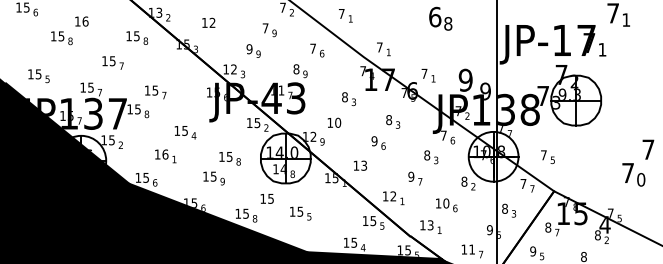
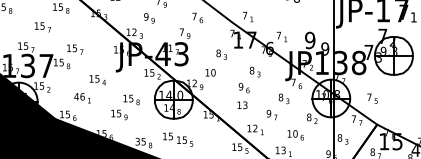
text: (296, 69) -> (181, 32), 8 -> 7
text: (157, 154) -> (76, 96), 16 -> 46
text: (360, 165) -> (242, 105), moved
text: (266, 198) -> (167, 136), moved
text: (238, 213) -> (137, 141), 15 -> 35

